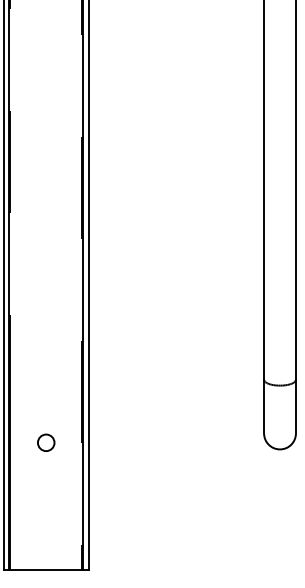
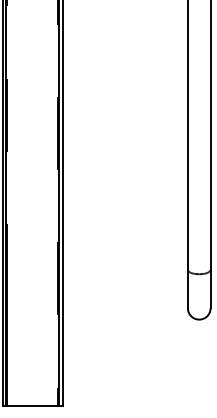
circle: (46, 442) -> (33, 314), removed

